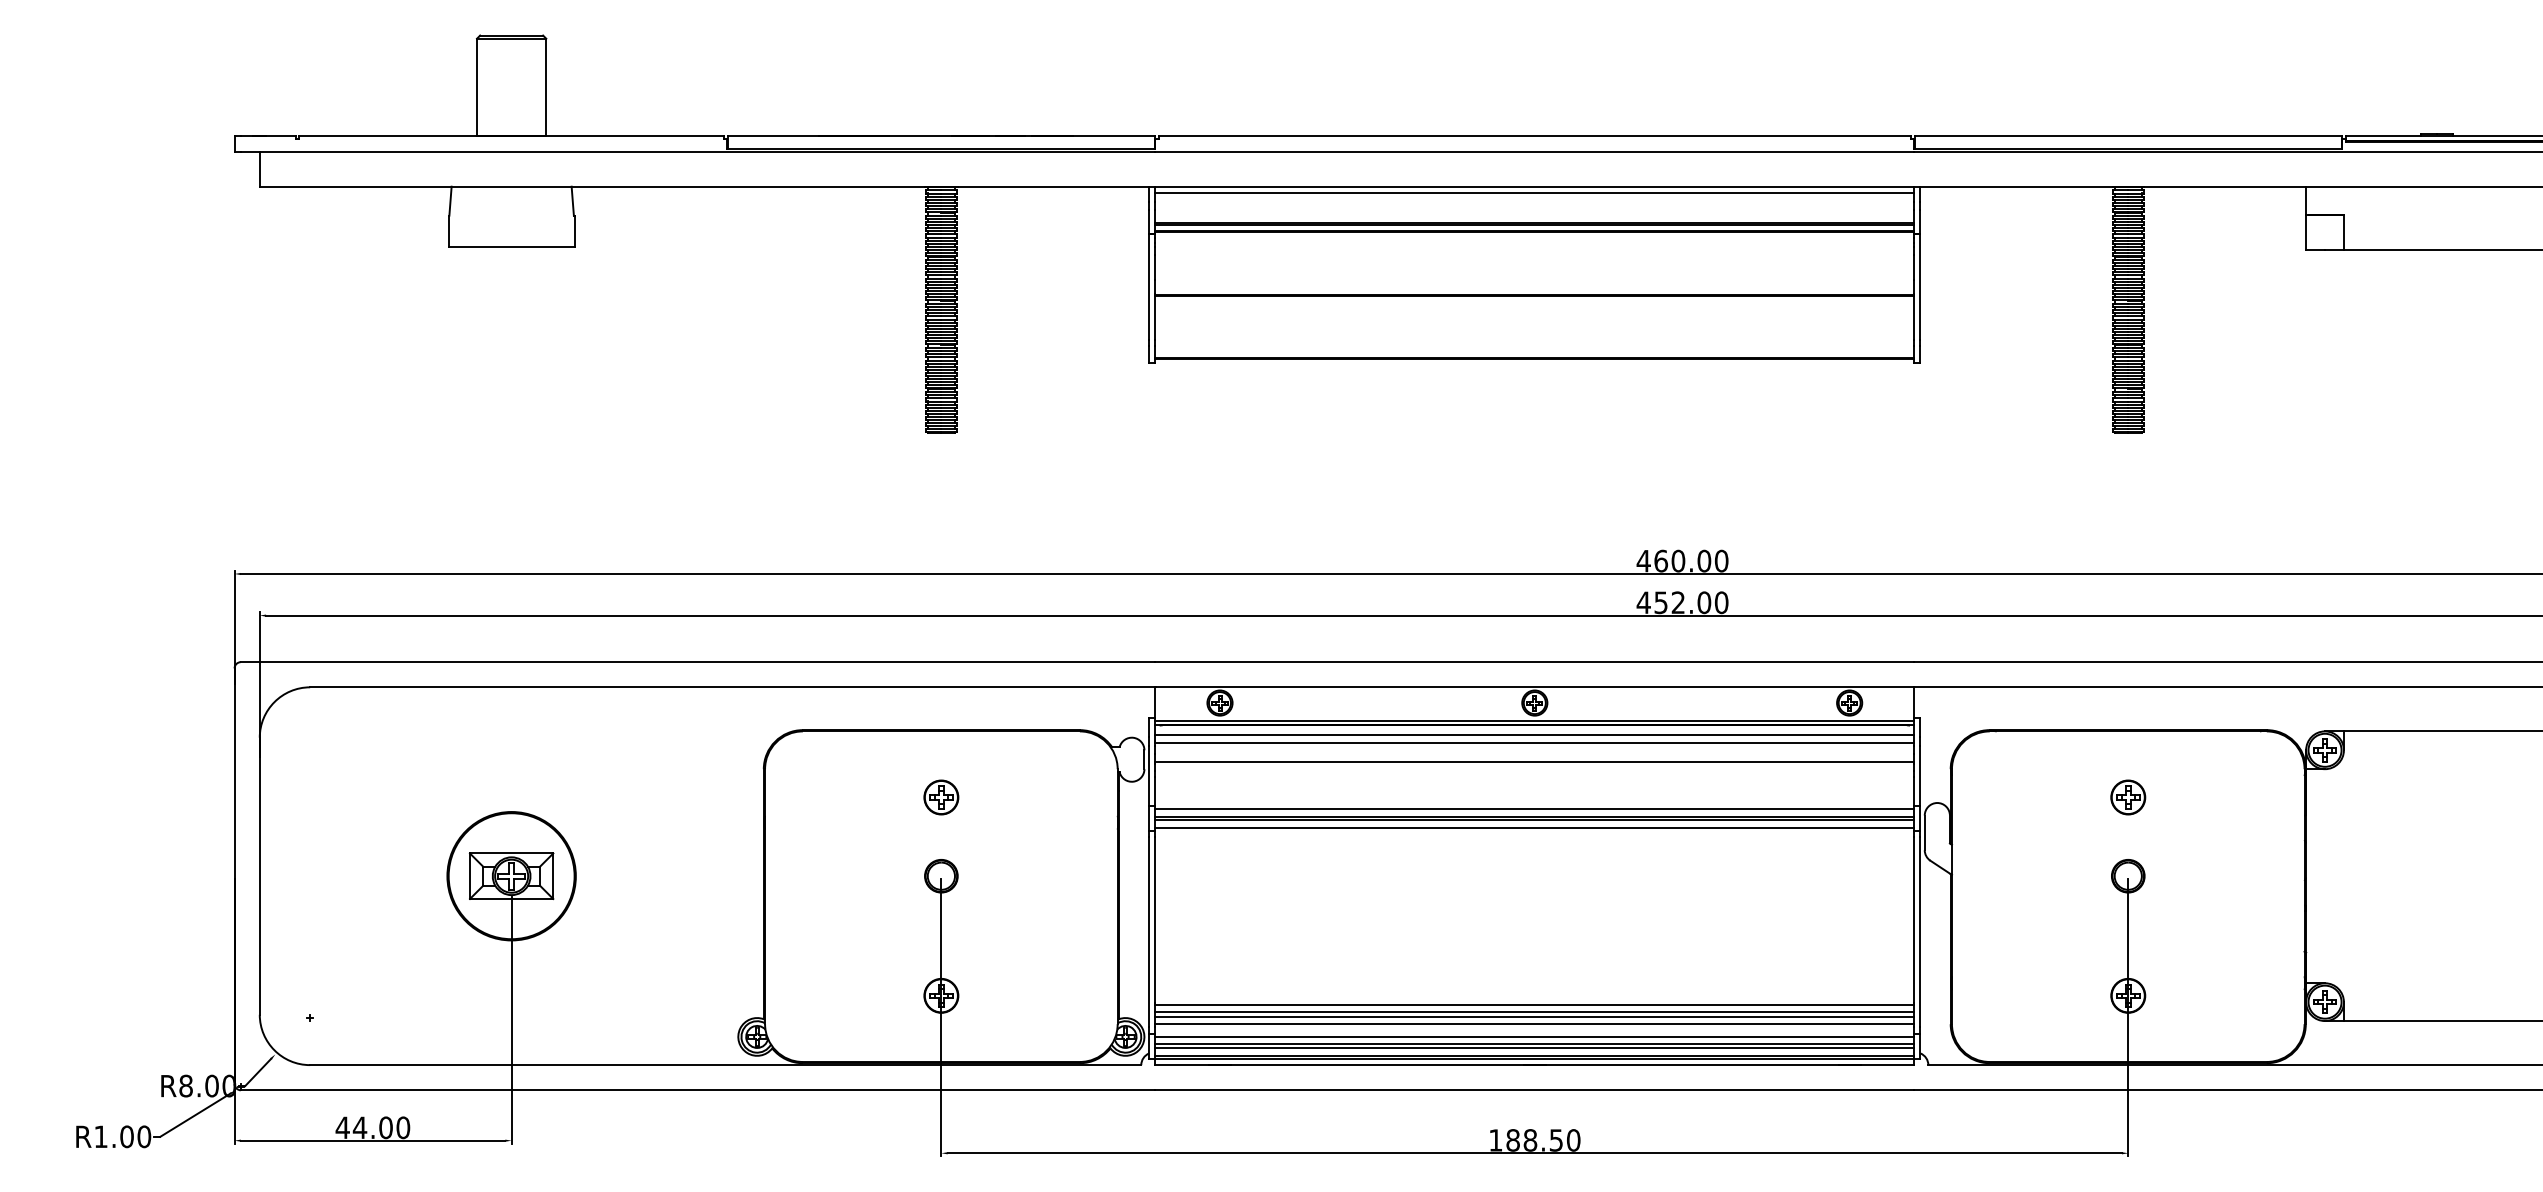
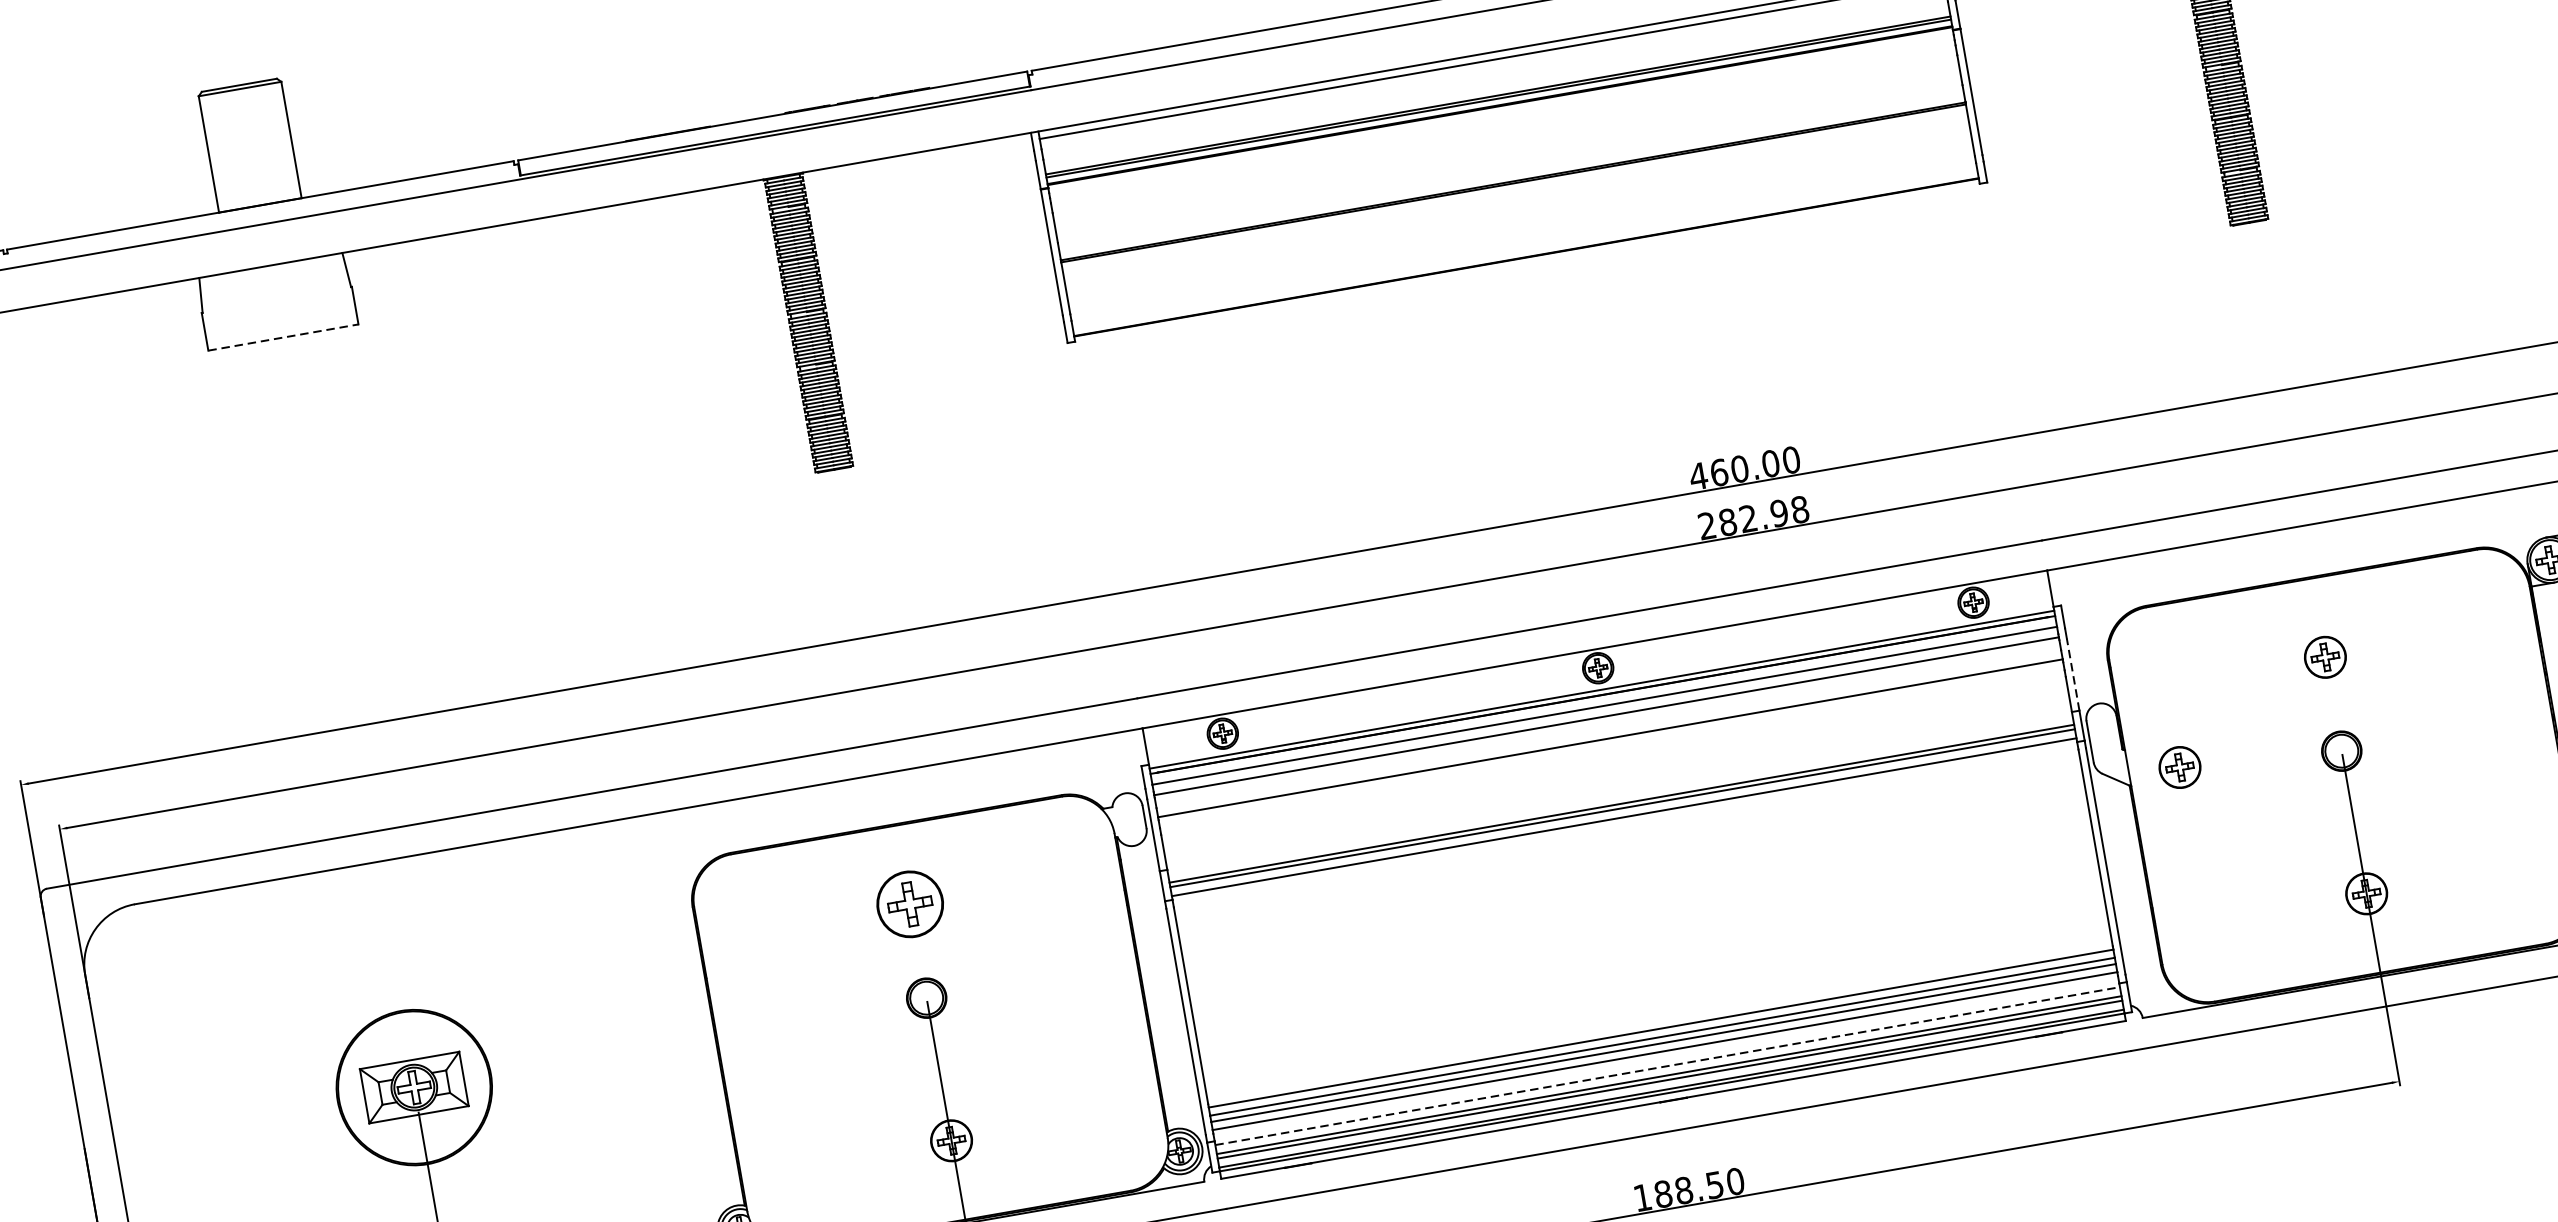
line: (511, 247) -> (283, 338), solid -> dashed
text: (1682, 602) -> (1753, 517), 452.00 -> 282.98
line: (1920, 775) -> (2073, 674), solid -> dashed
part: (941, 797) -> (910, 904), size x1.6
line: (1534, 809) -> (1619, 795), removed
part: (1994, 866) -> (2180, 767), added
line: (1535, 1036) -> (1668, 1065), solid -> dashed

